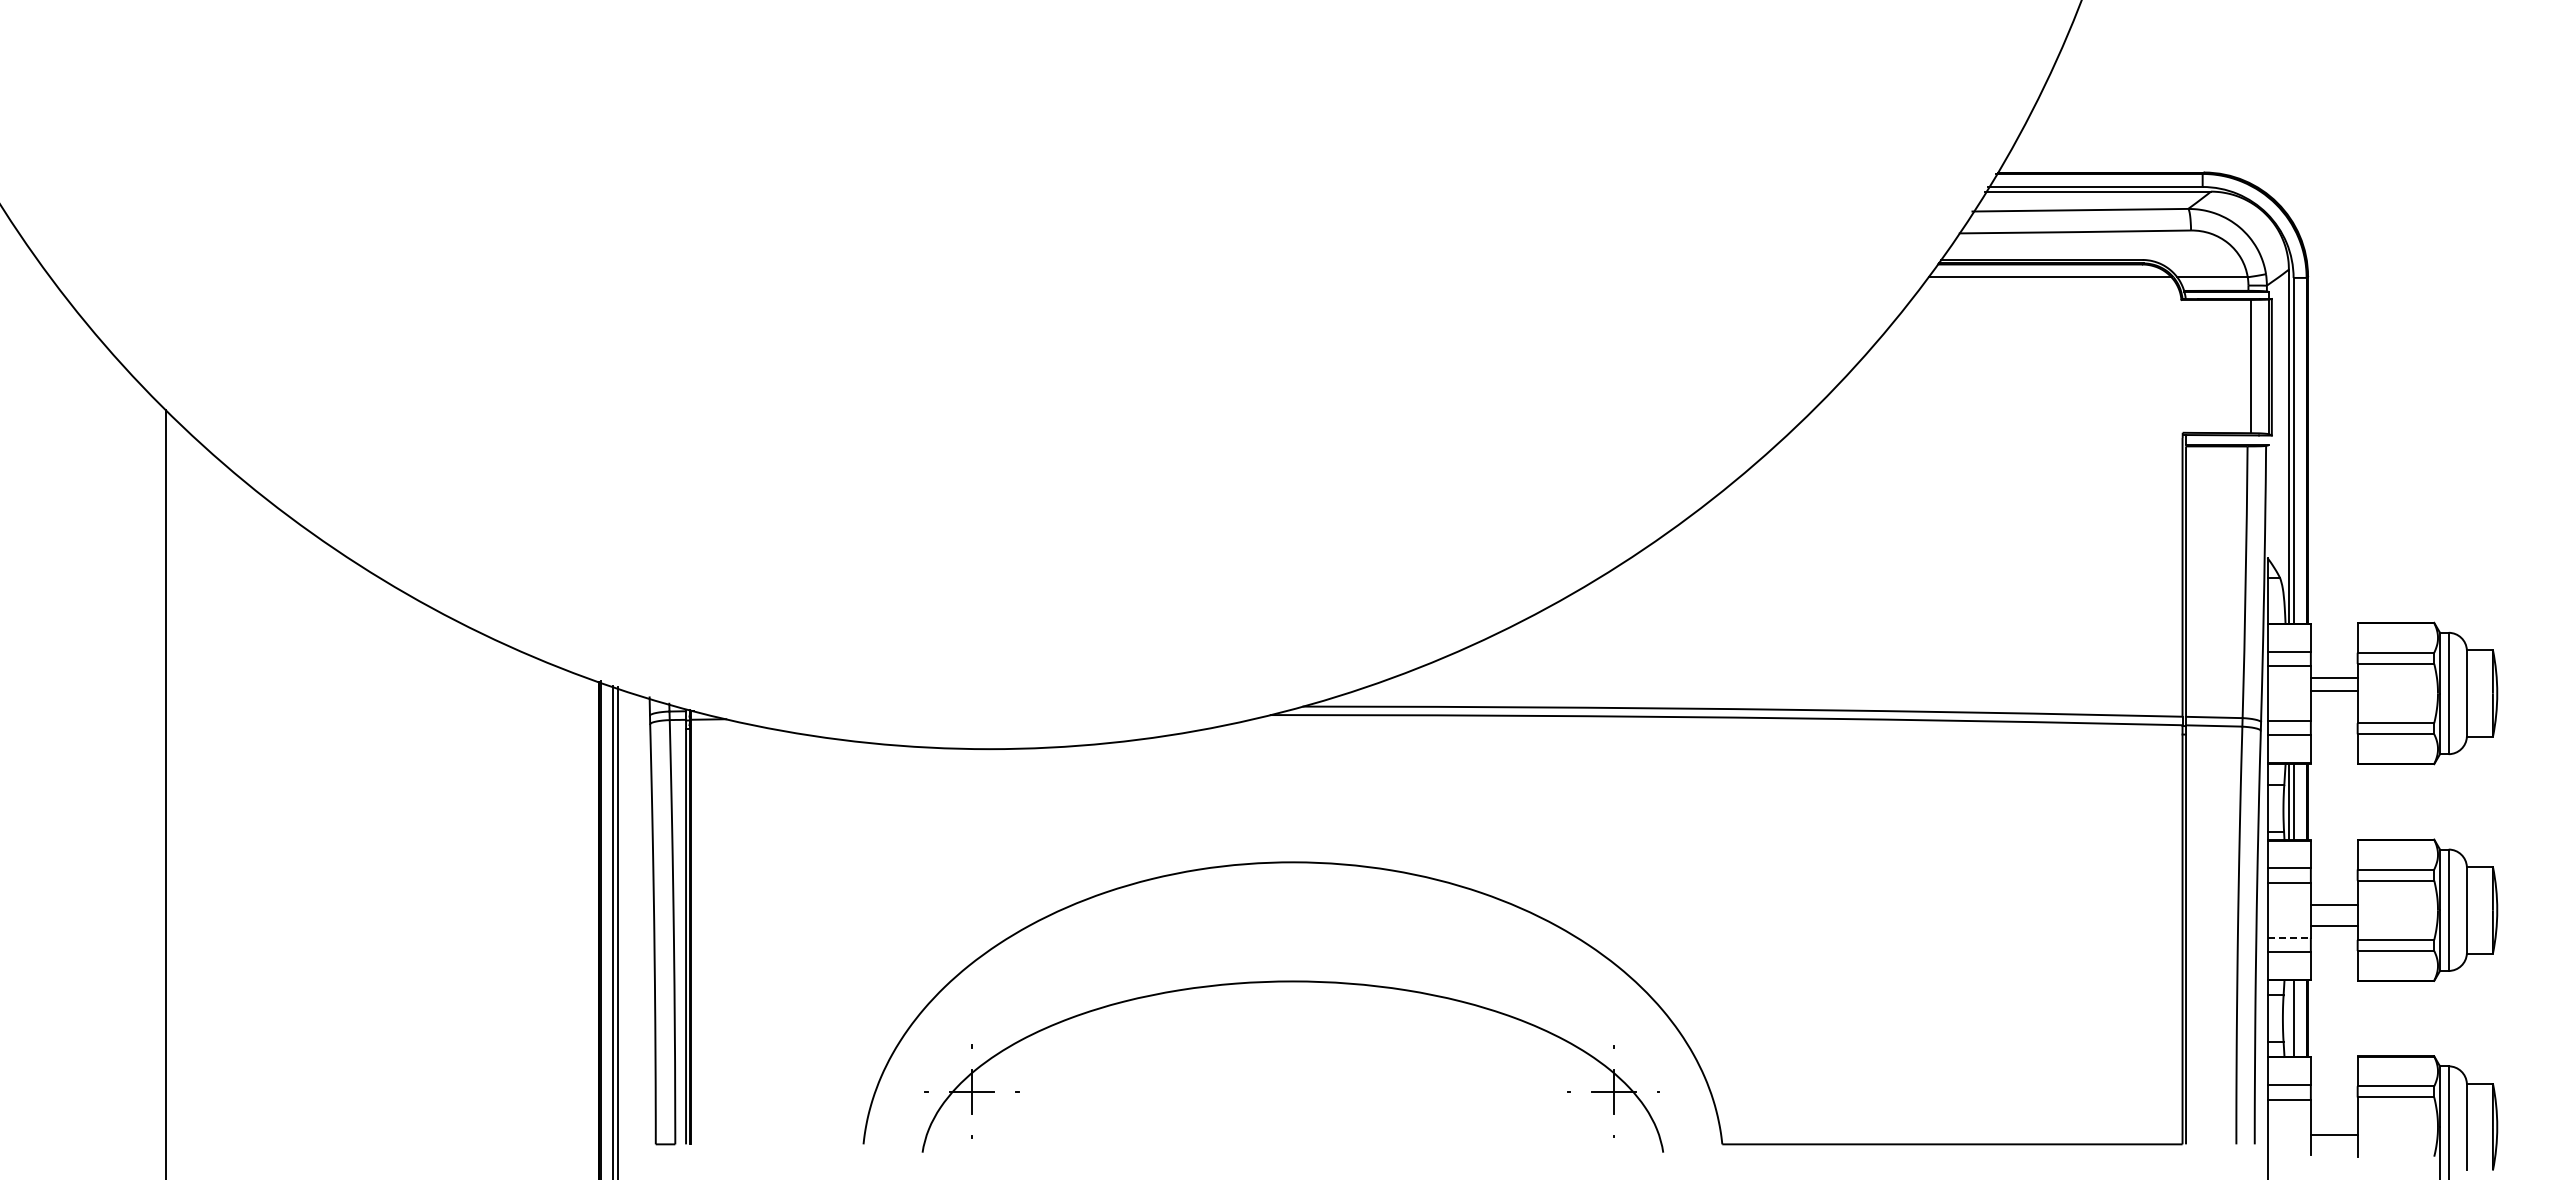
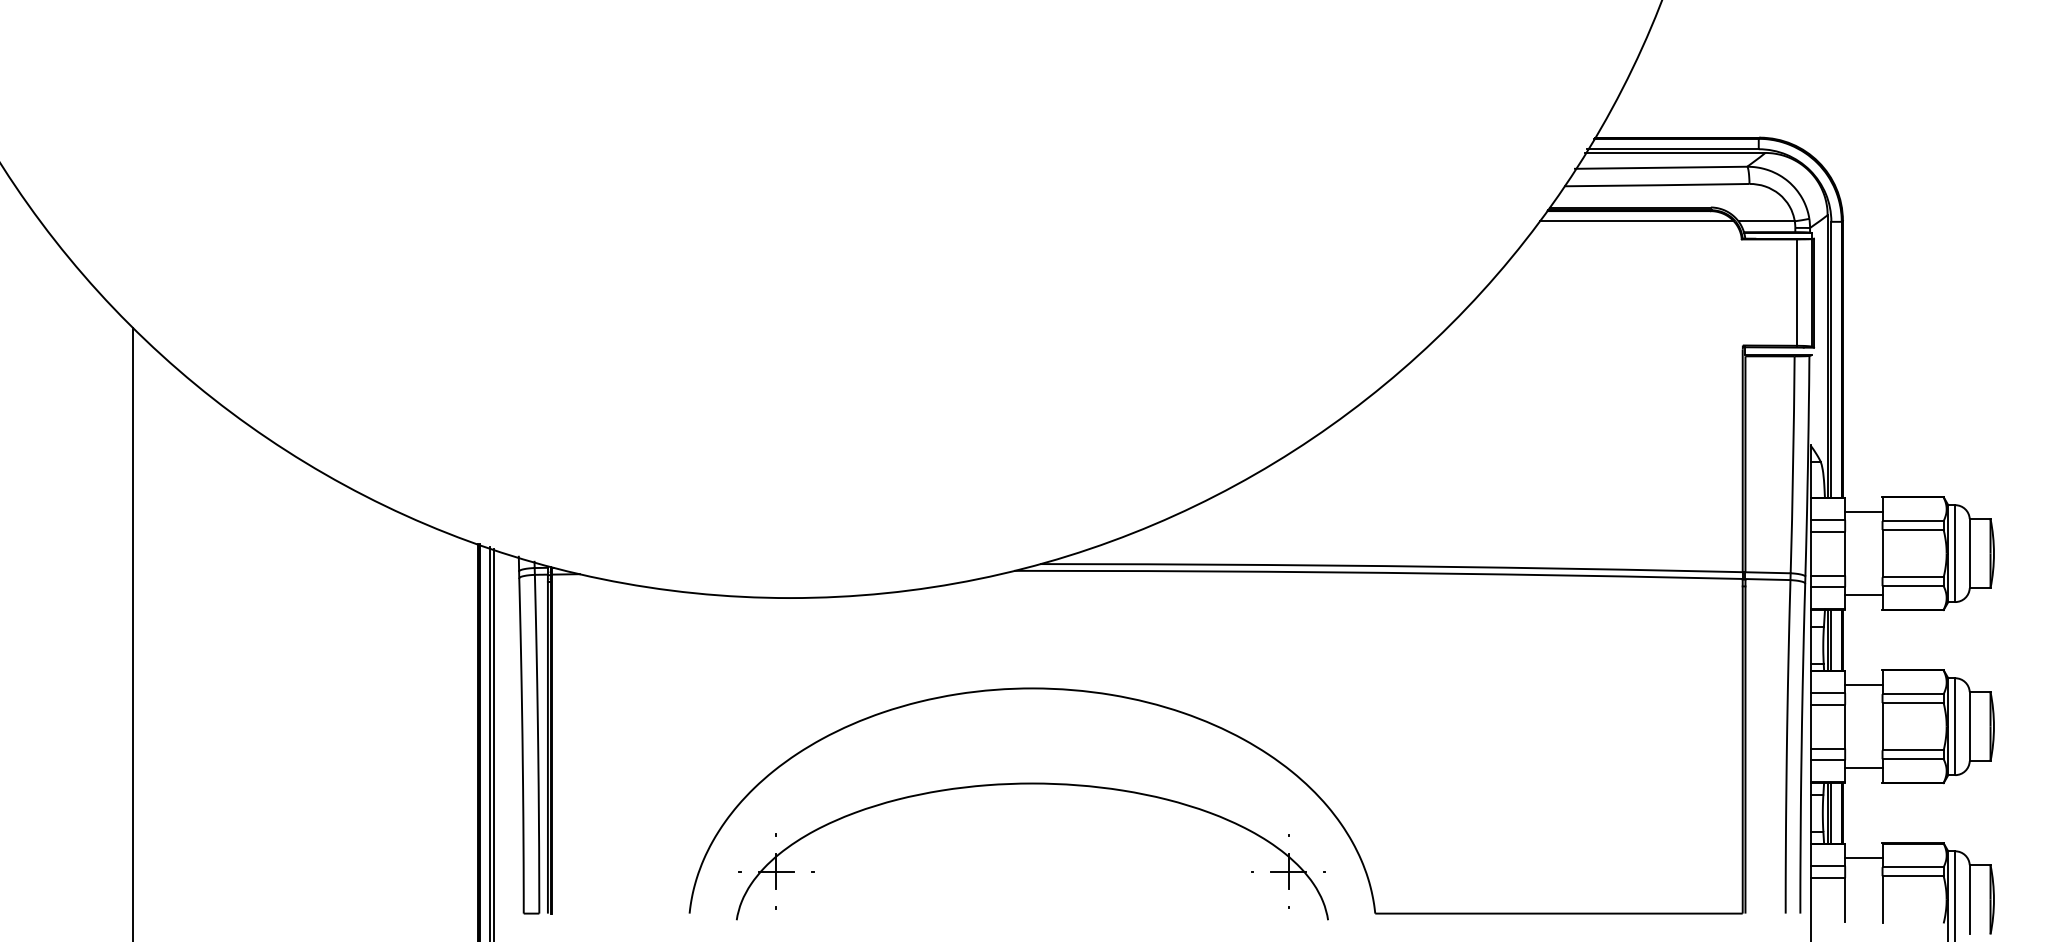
line: (2333, 677) -> (1863, 595), moved
line: (2333, 691) -> (1863, 512), moved
line: (2333, 905) -> (1863, 768), moved
line: (2333, 926) -> (1863, 685), moved
line: (2289, 937) -> (1828, 748), dashed -> solid
line: (2288, 1018) -> (1827, 813), added
line: (2333, 1134) -> (1863, 857), moved

